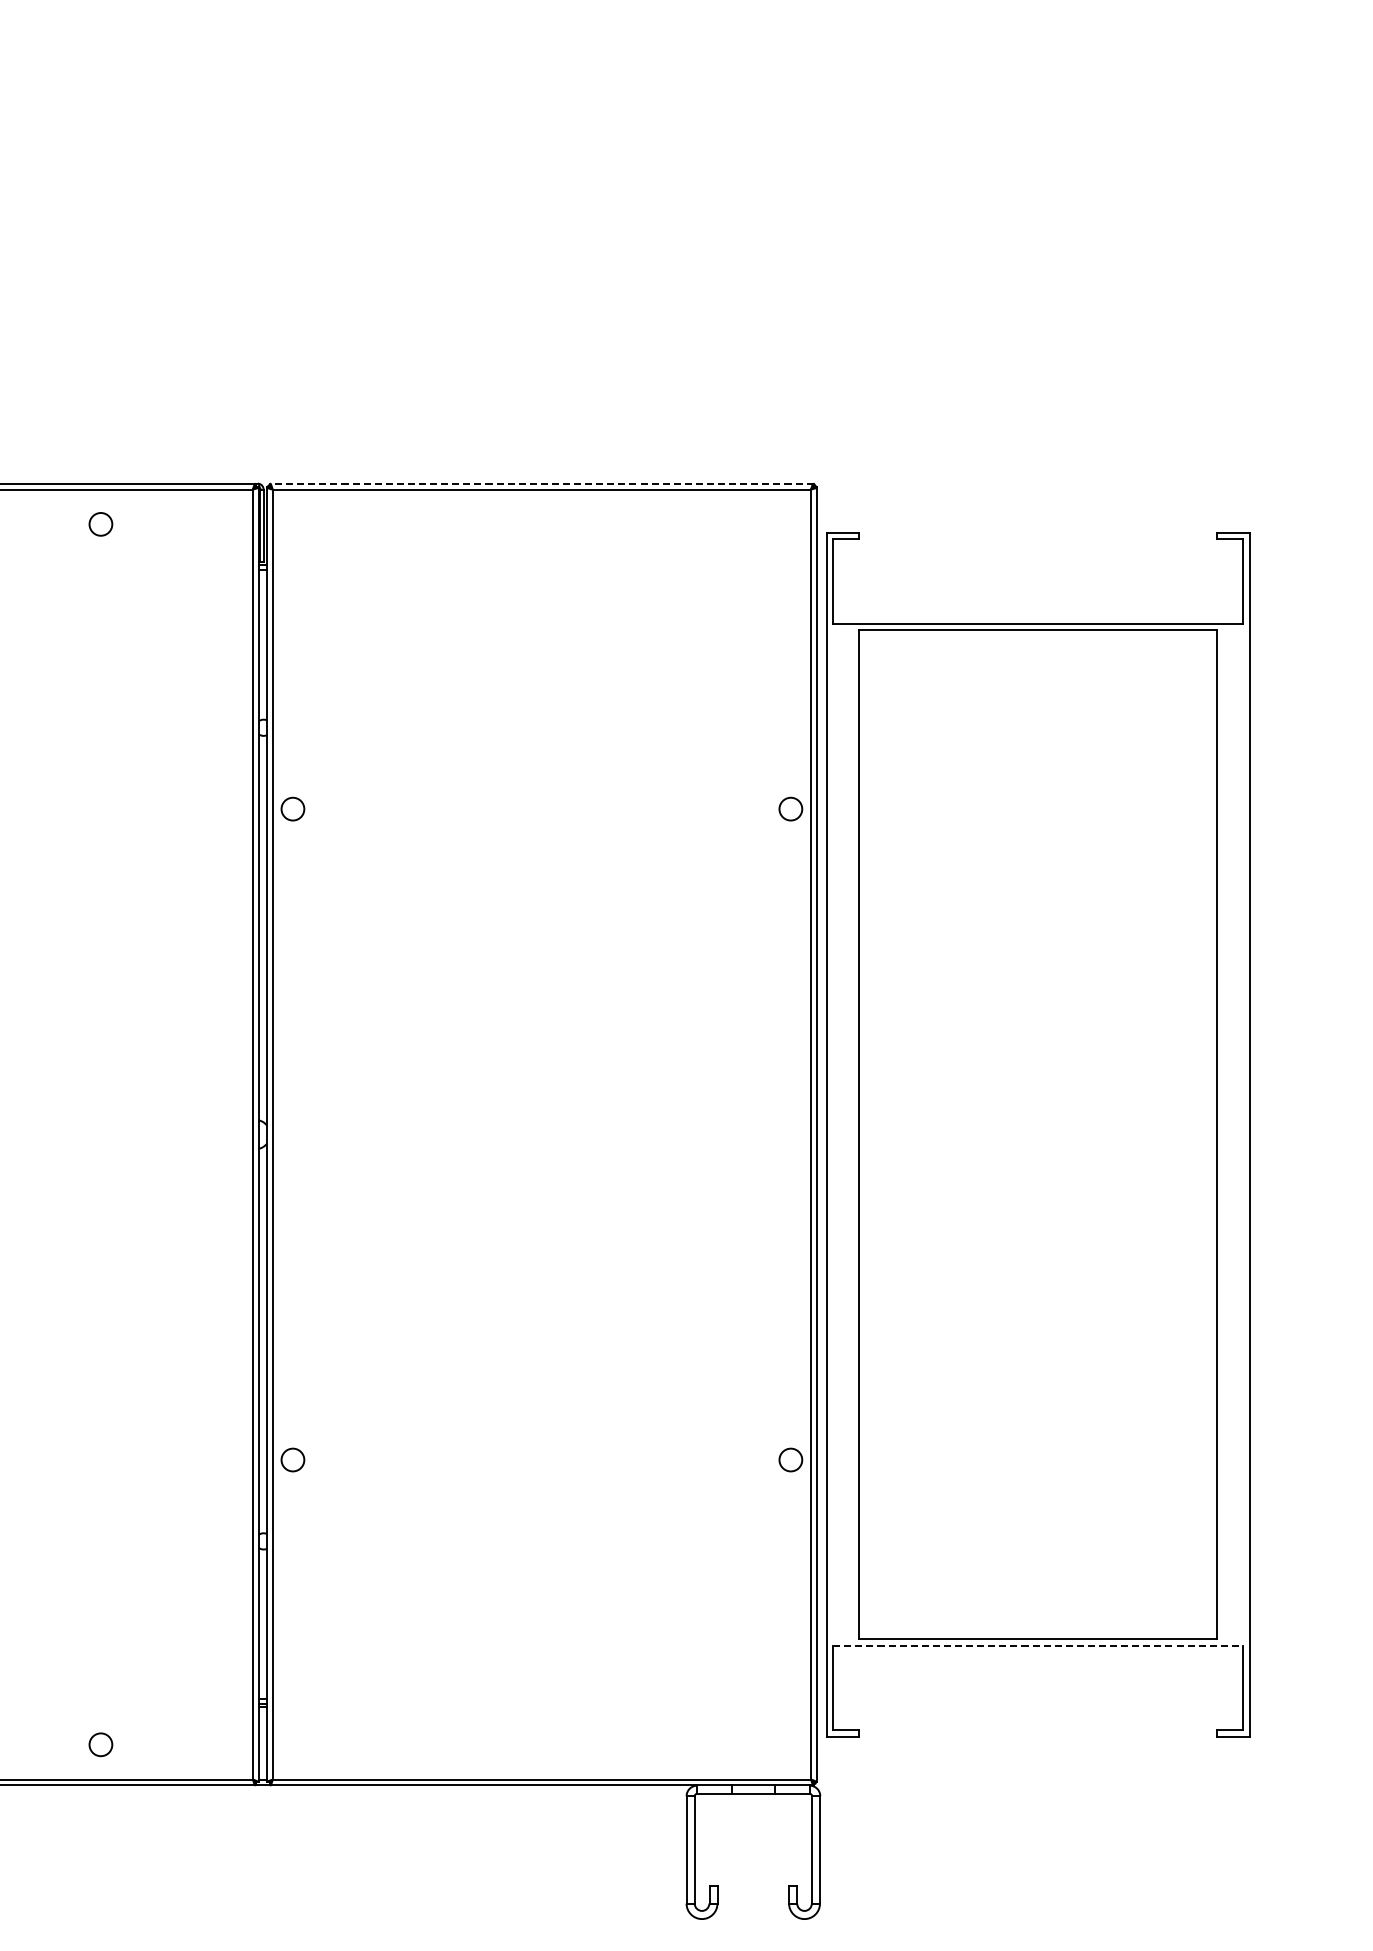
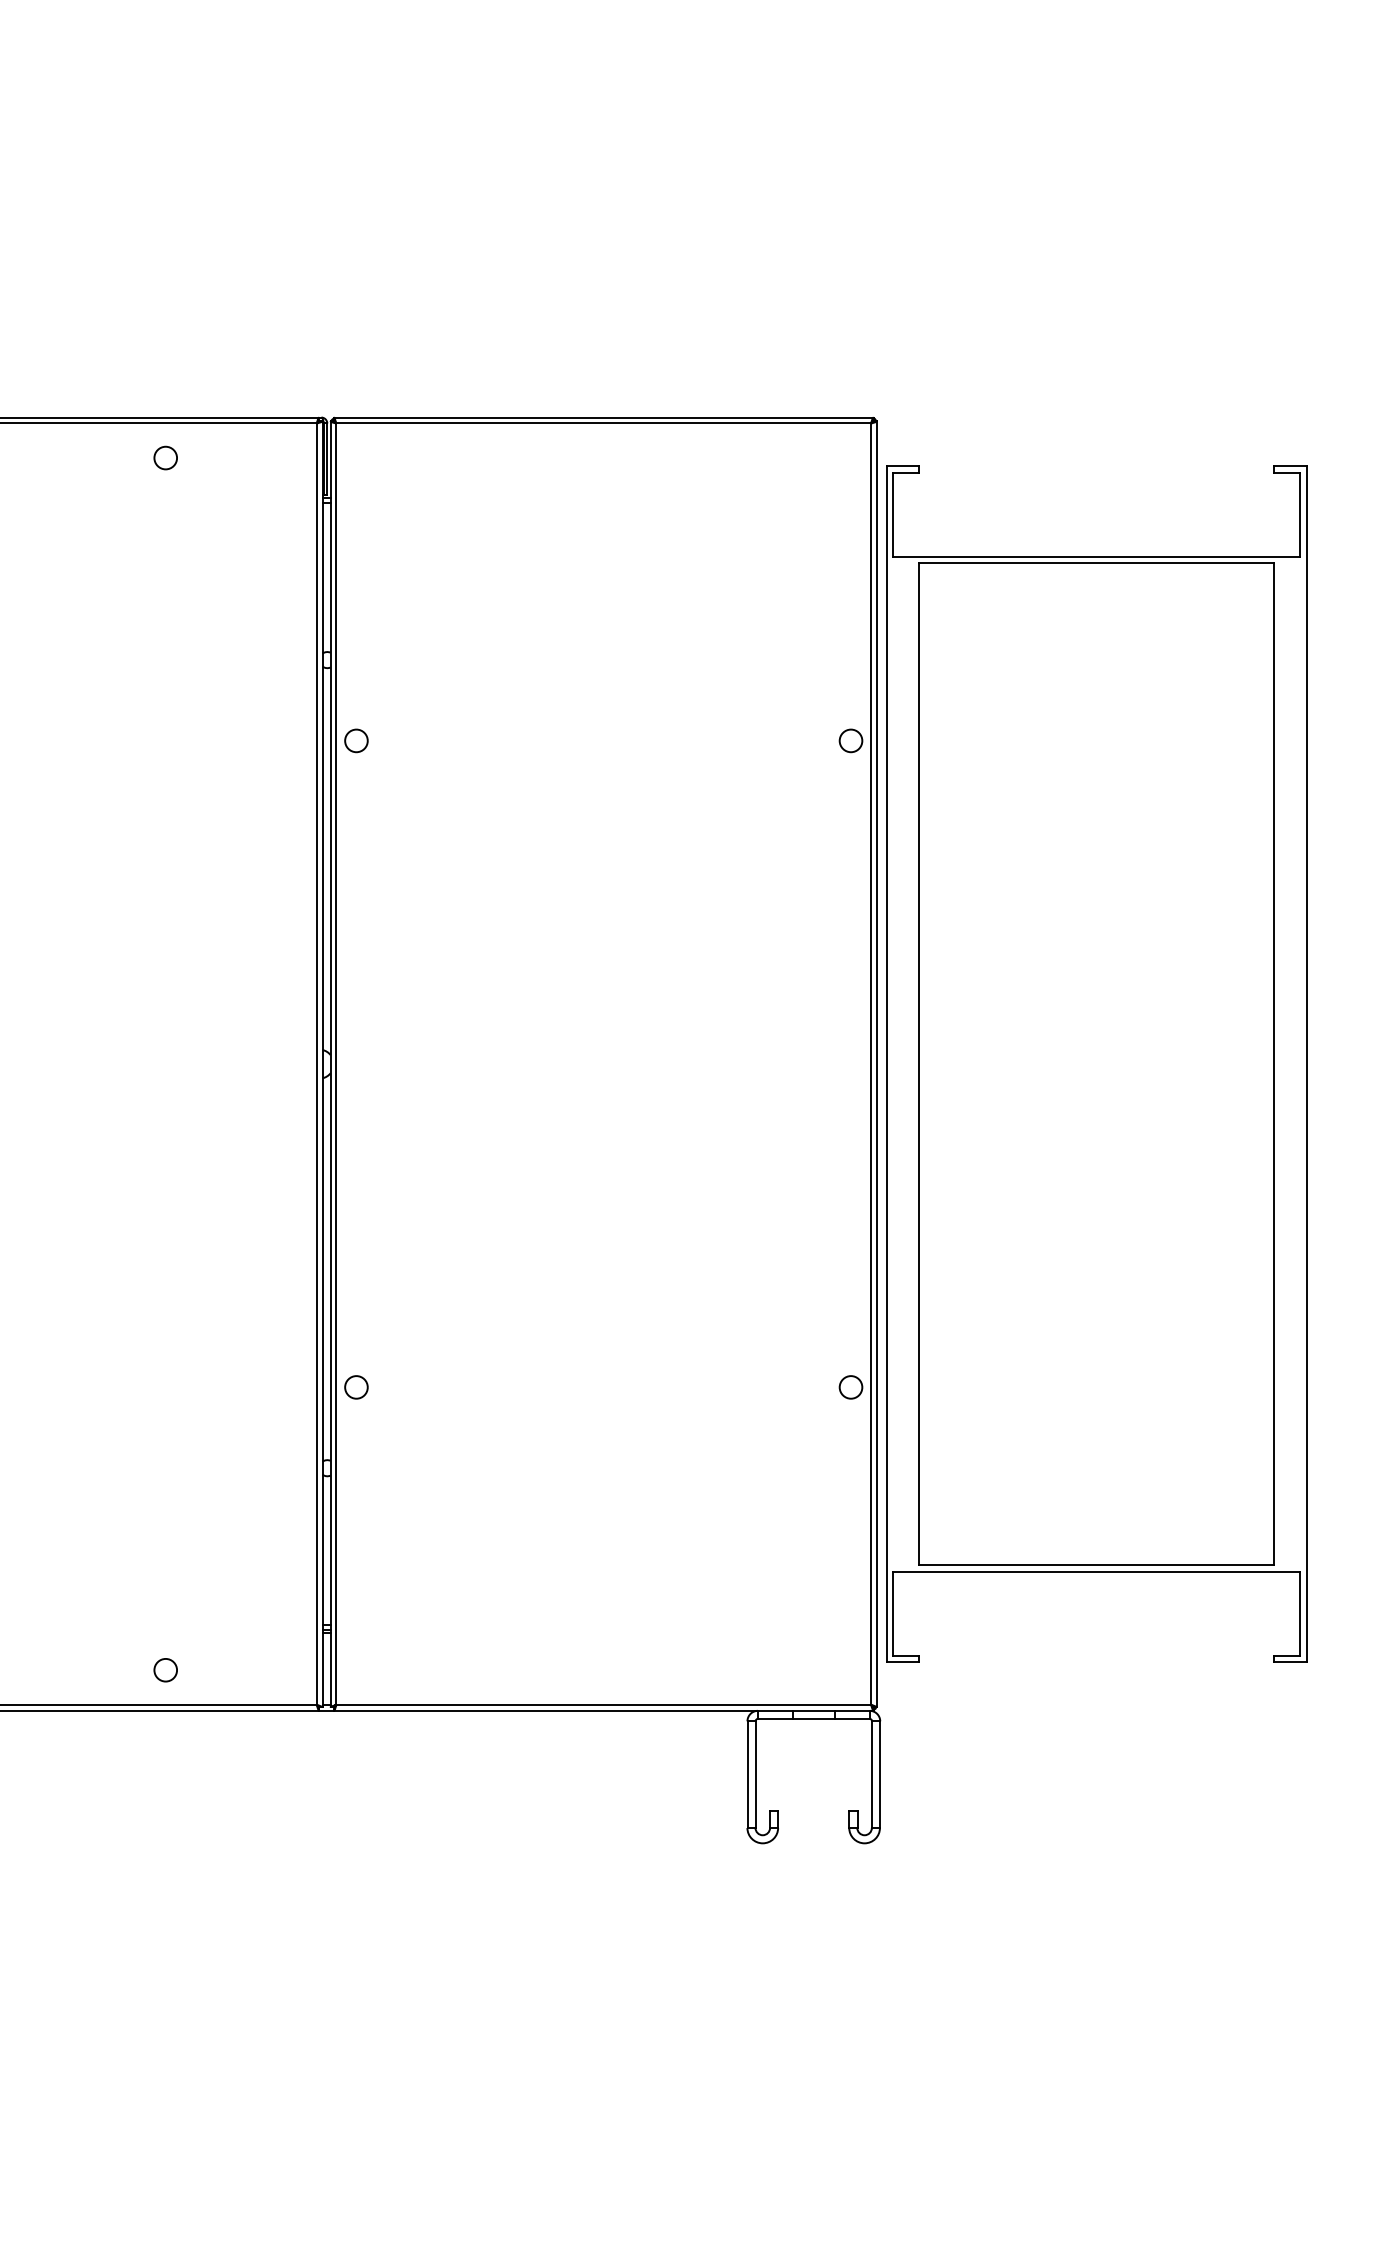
line: (541, 483) -> (603, 417), dashed -> solid
line: (1038, 1645) -> (1096, 1571), dashed -> solid

